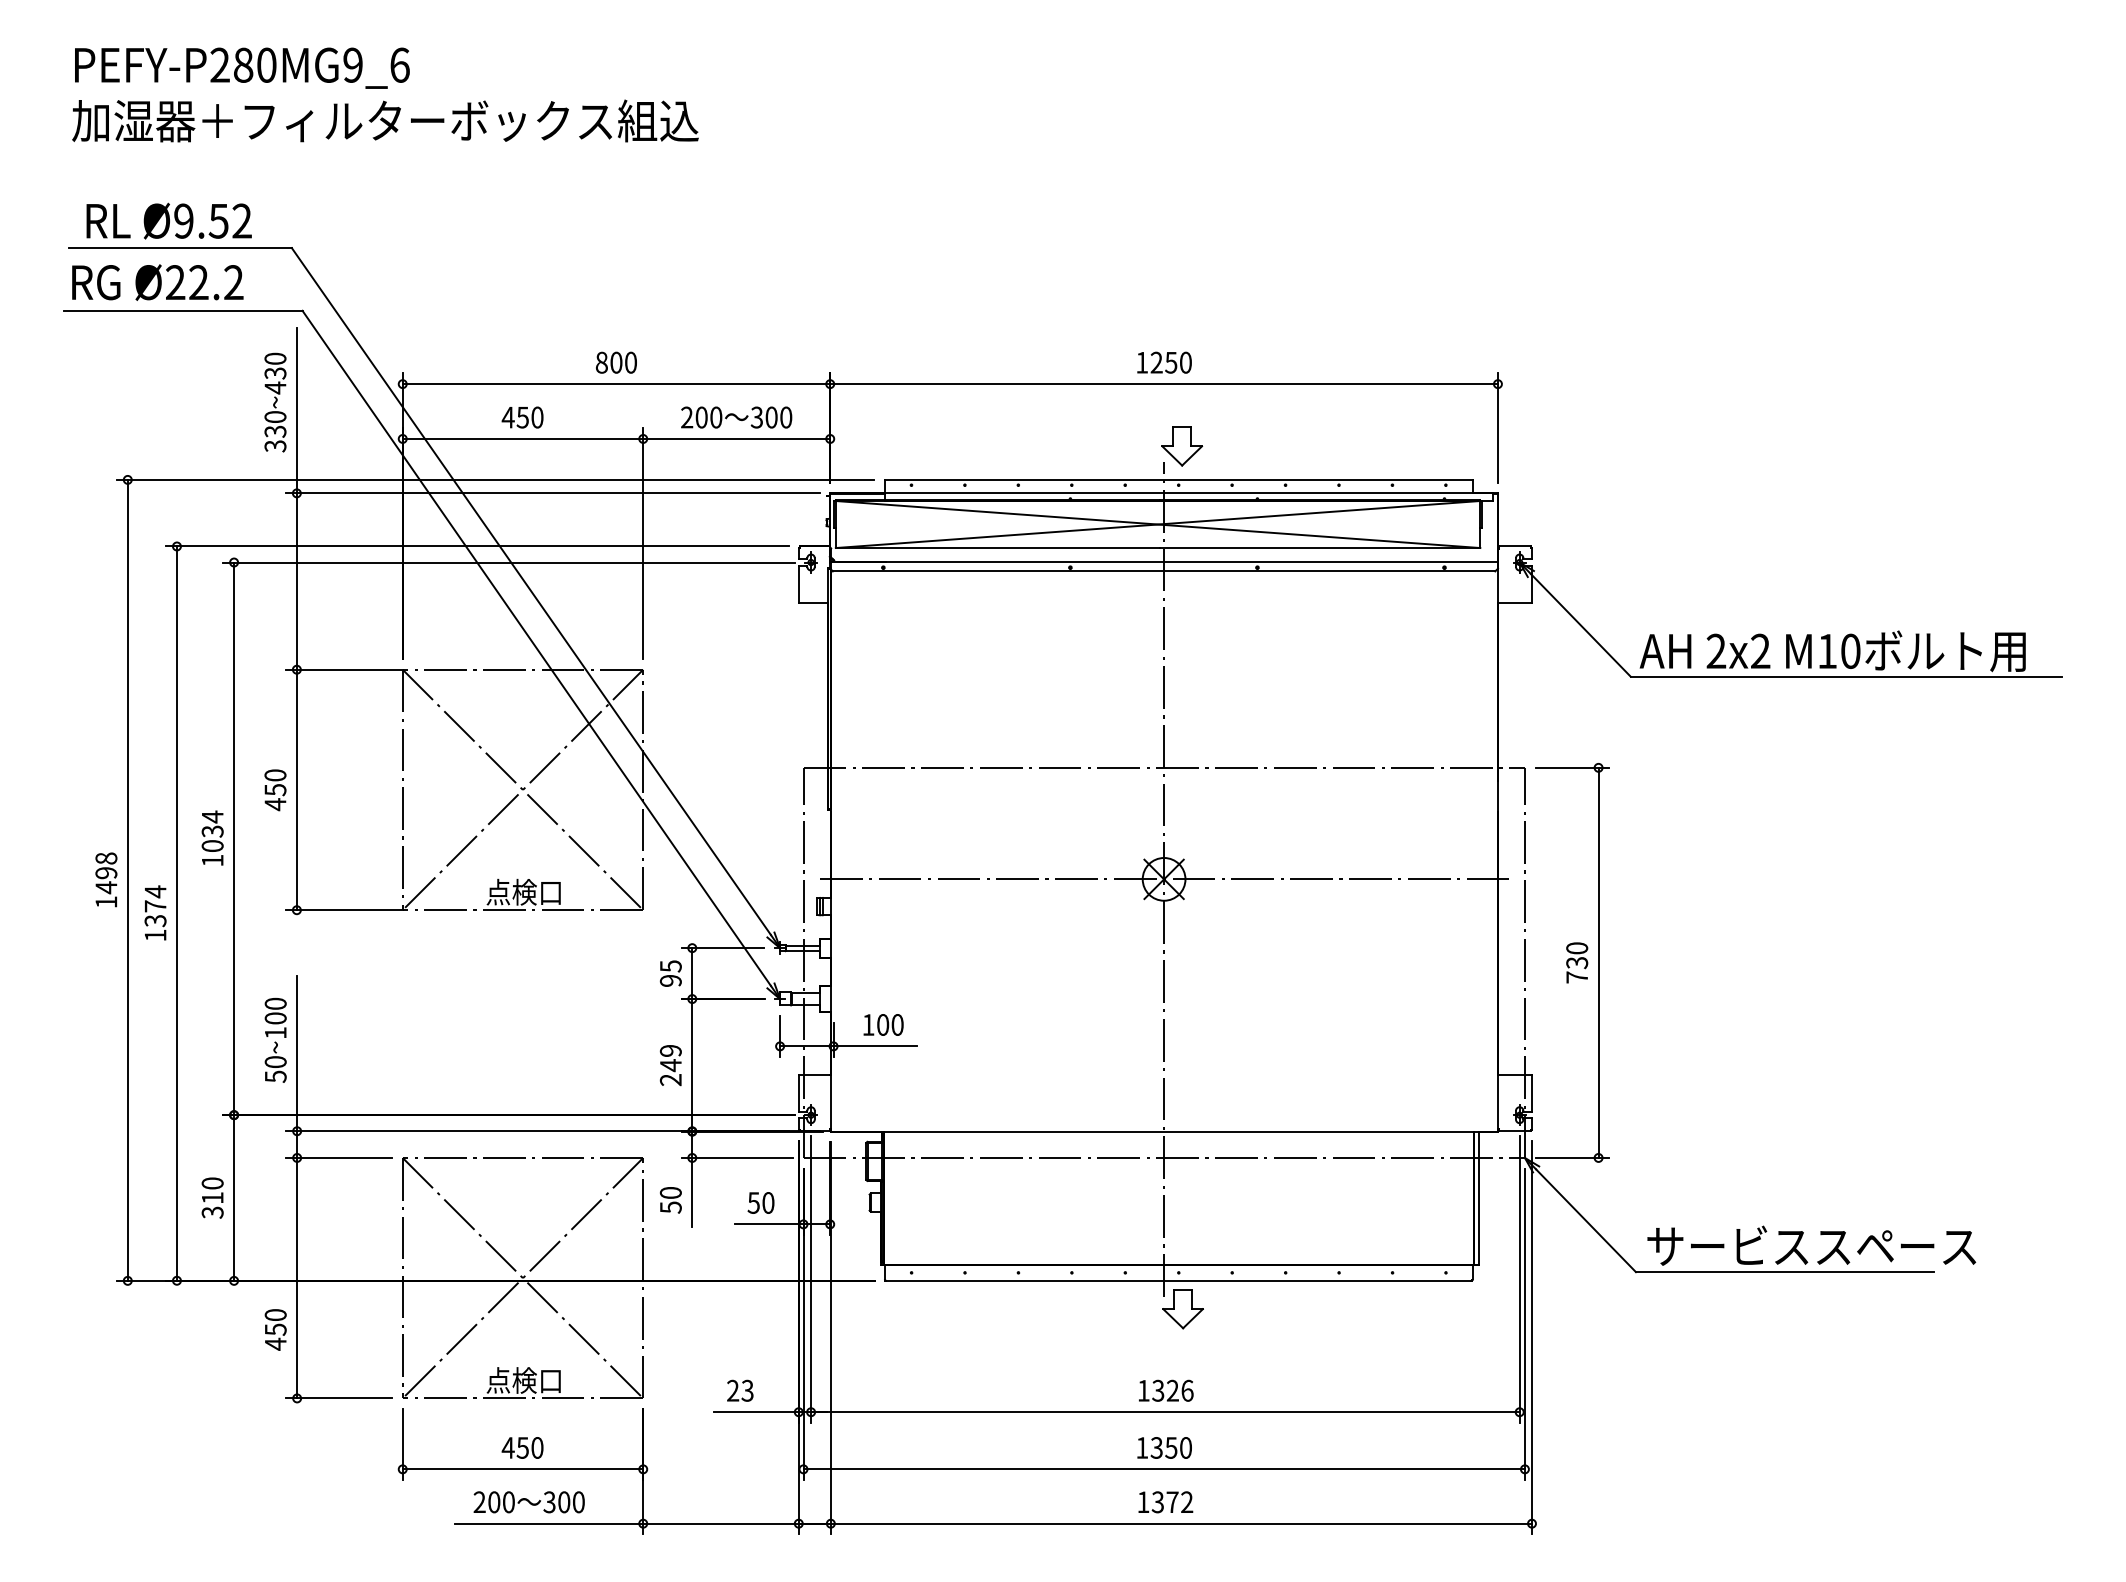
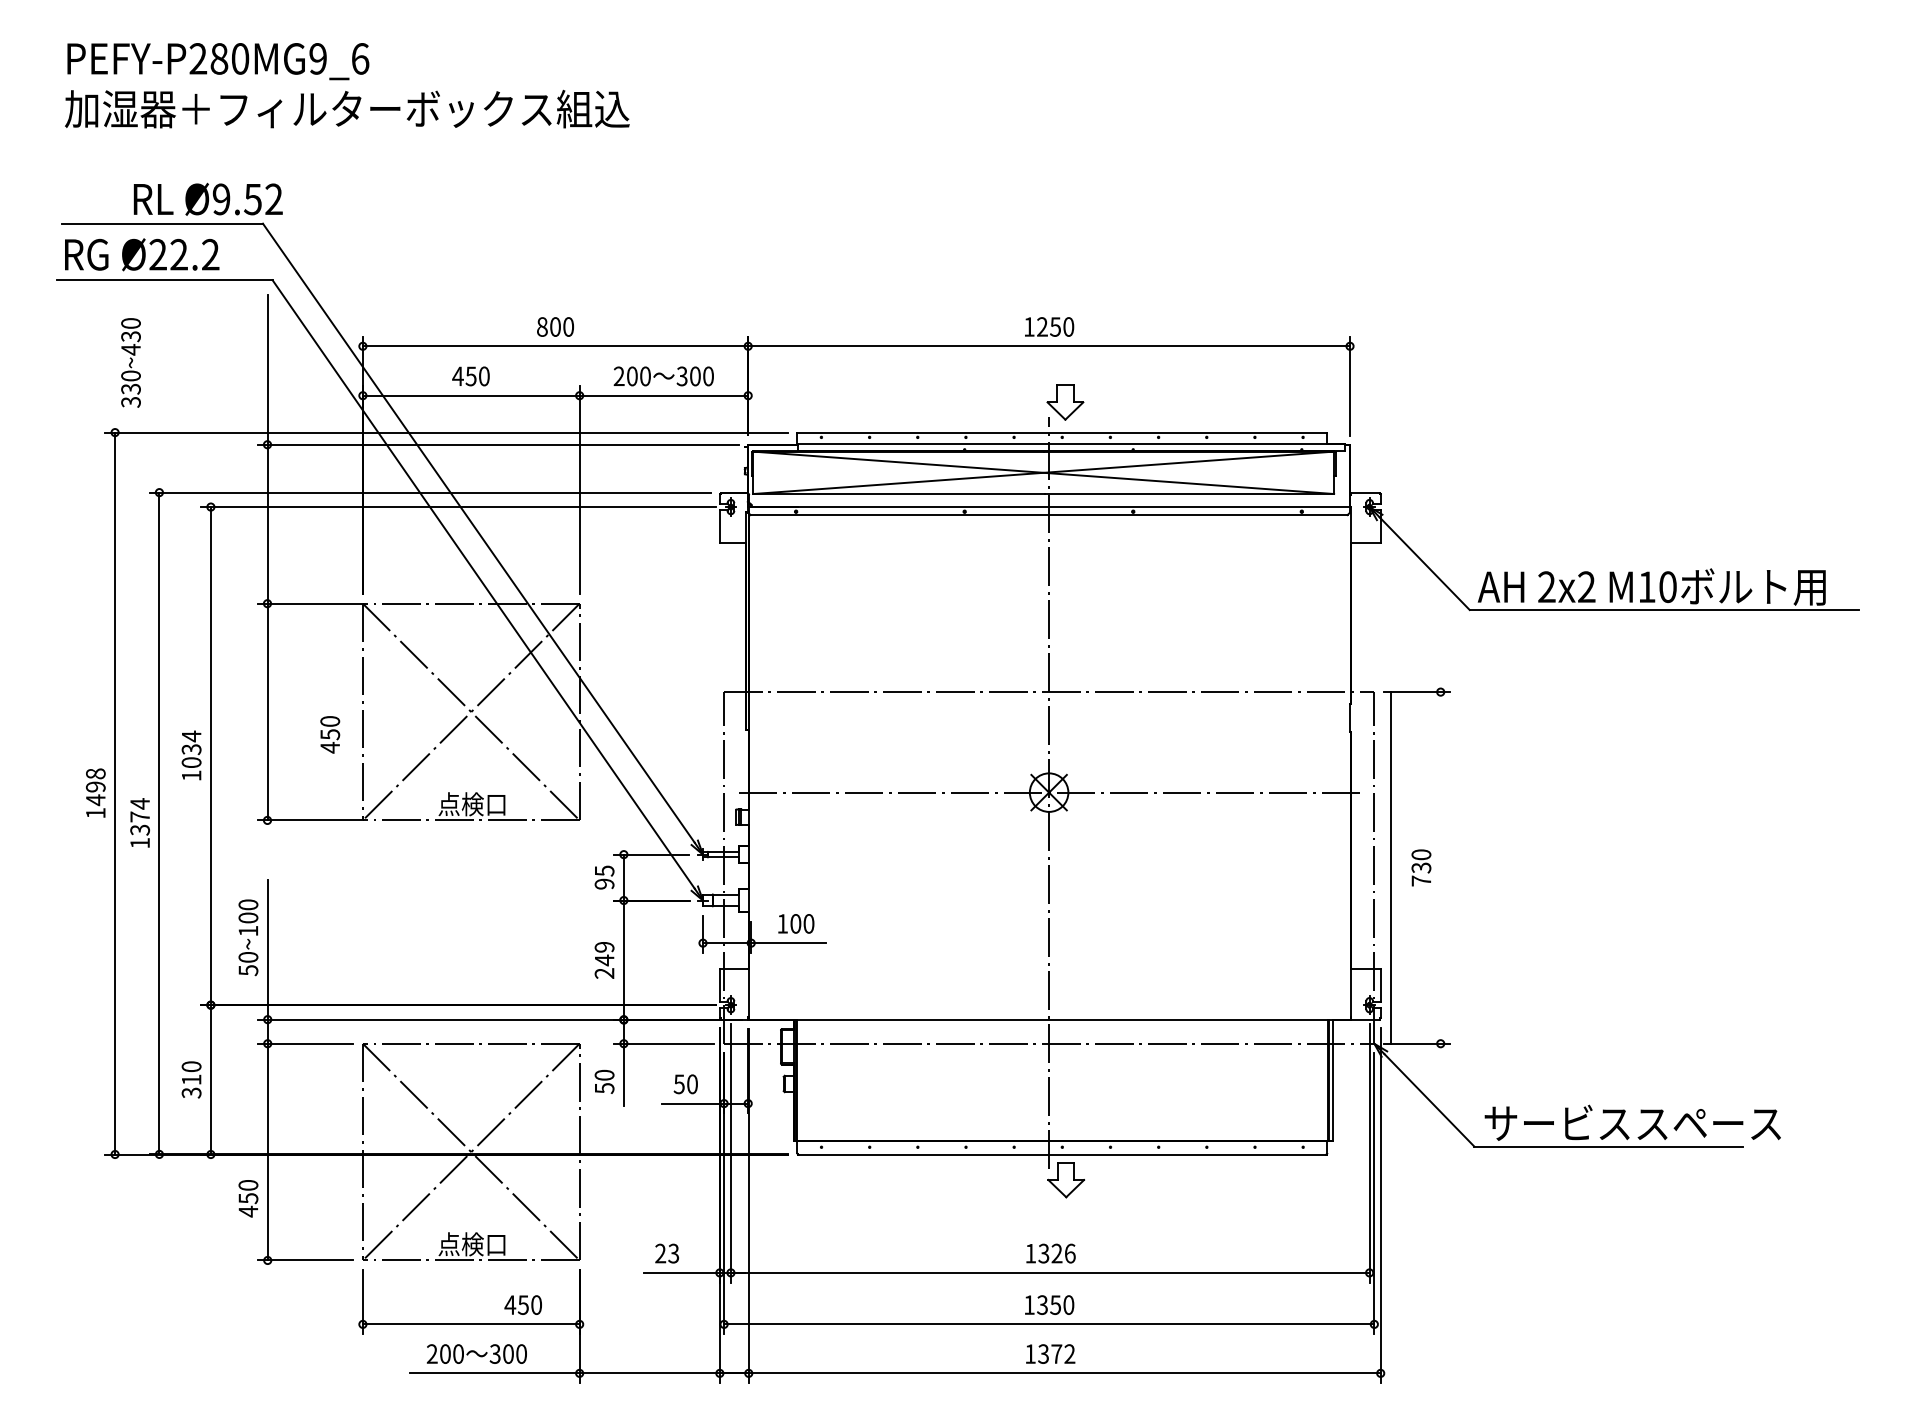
text: (168, 220) -> (207, 198), moved
text: (275, 402) -> (131, 362), moved
text: (275, 790) -> (330, 735), moved
line: (1598, 962) -> (1391, 867), moved
text: (522, 1447) -> (523, 1304), moved

